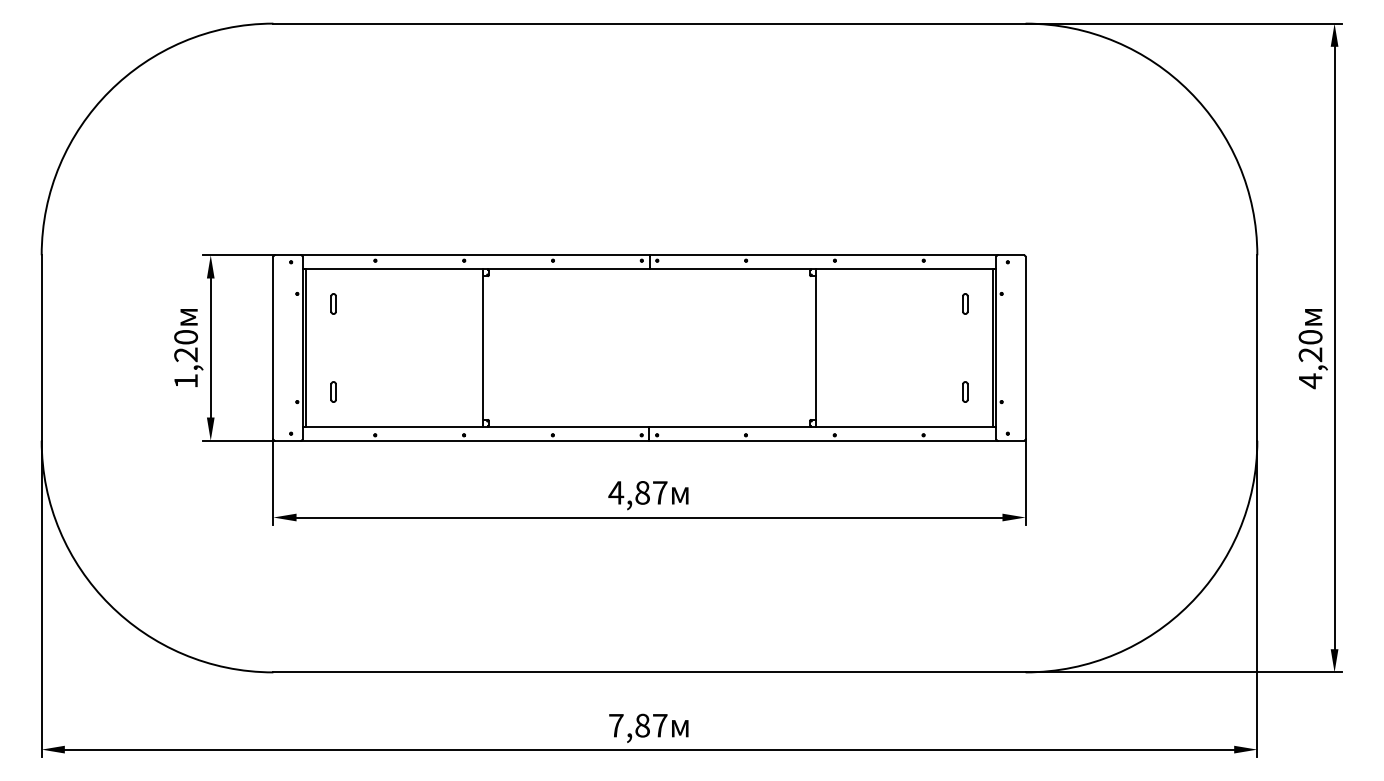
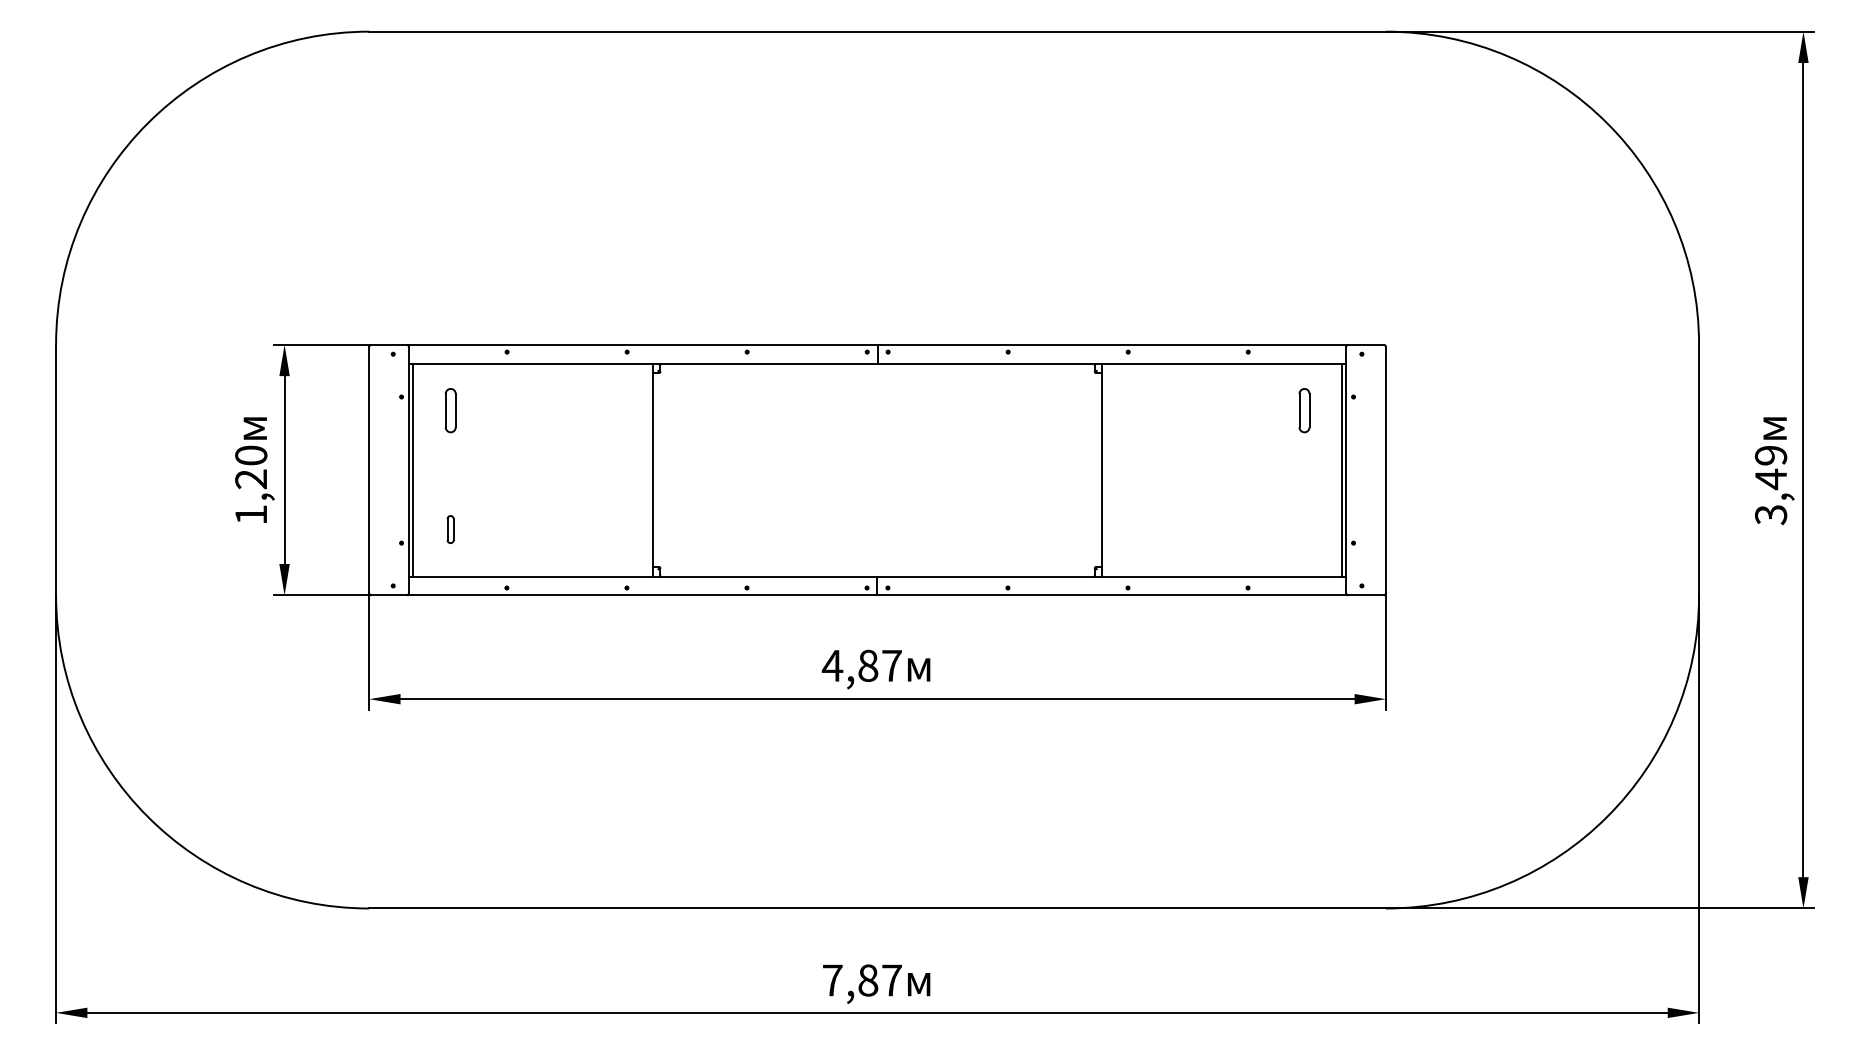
part: (333, 303) -> (450, 410), size x1.6
part: (965, 303) -> (1304, 410), size x1.6
text: (1310, 359) -> (1771, 485), 4,20 -> 3,49
part: (965, 391) -> (1304, 529), removed

